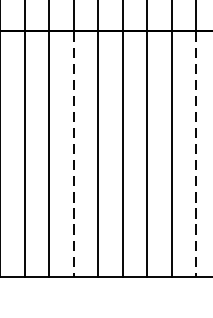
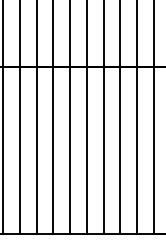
line: (73, 154) -> (53, 150), dashed -> solid
line: (196, 154) -> (137, 150), dashed -> solid

